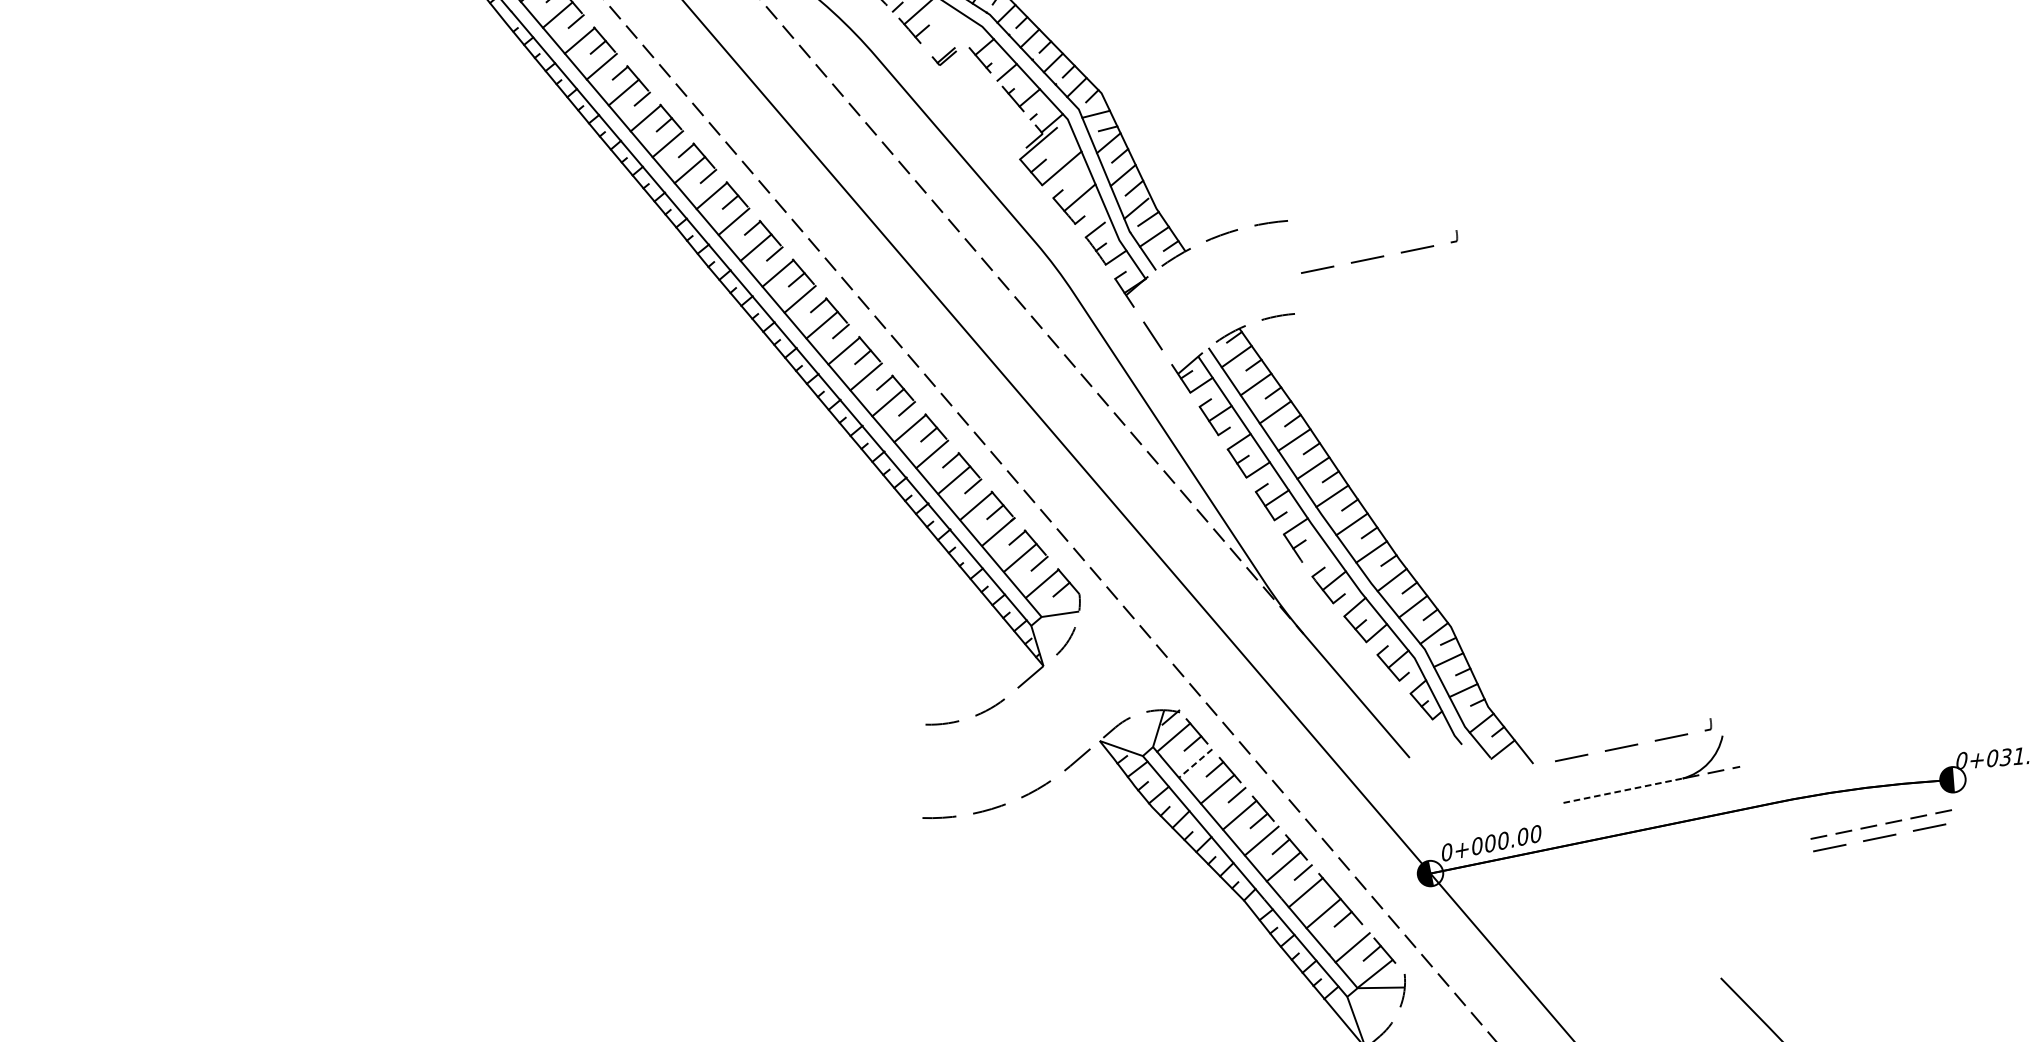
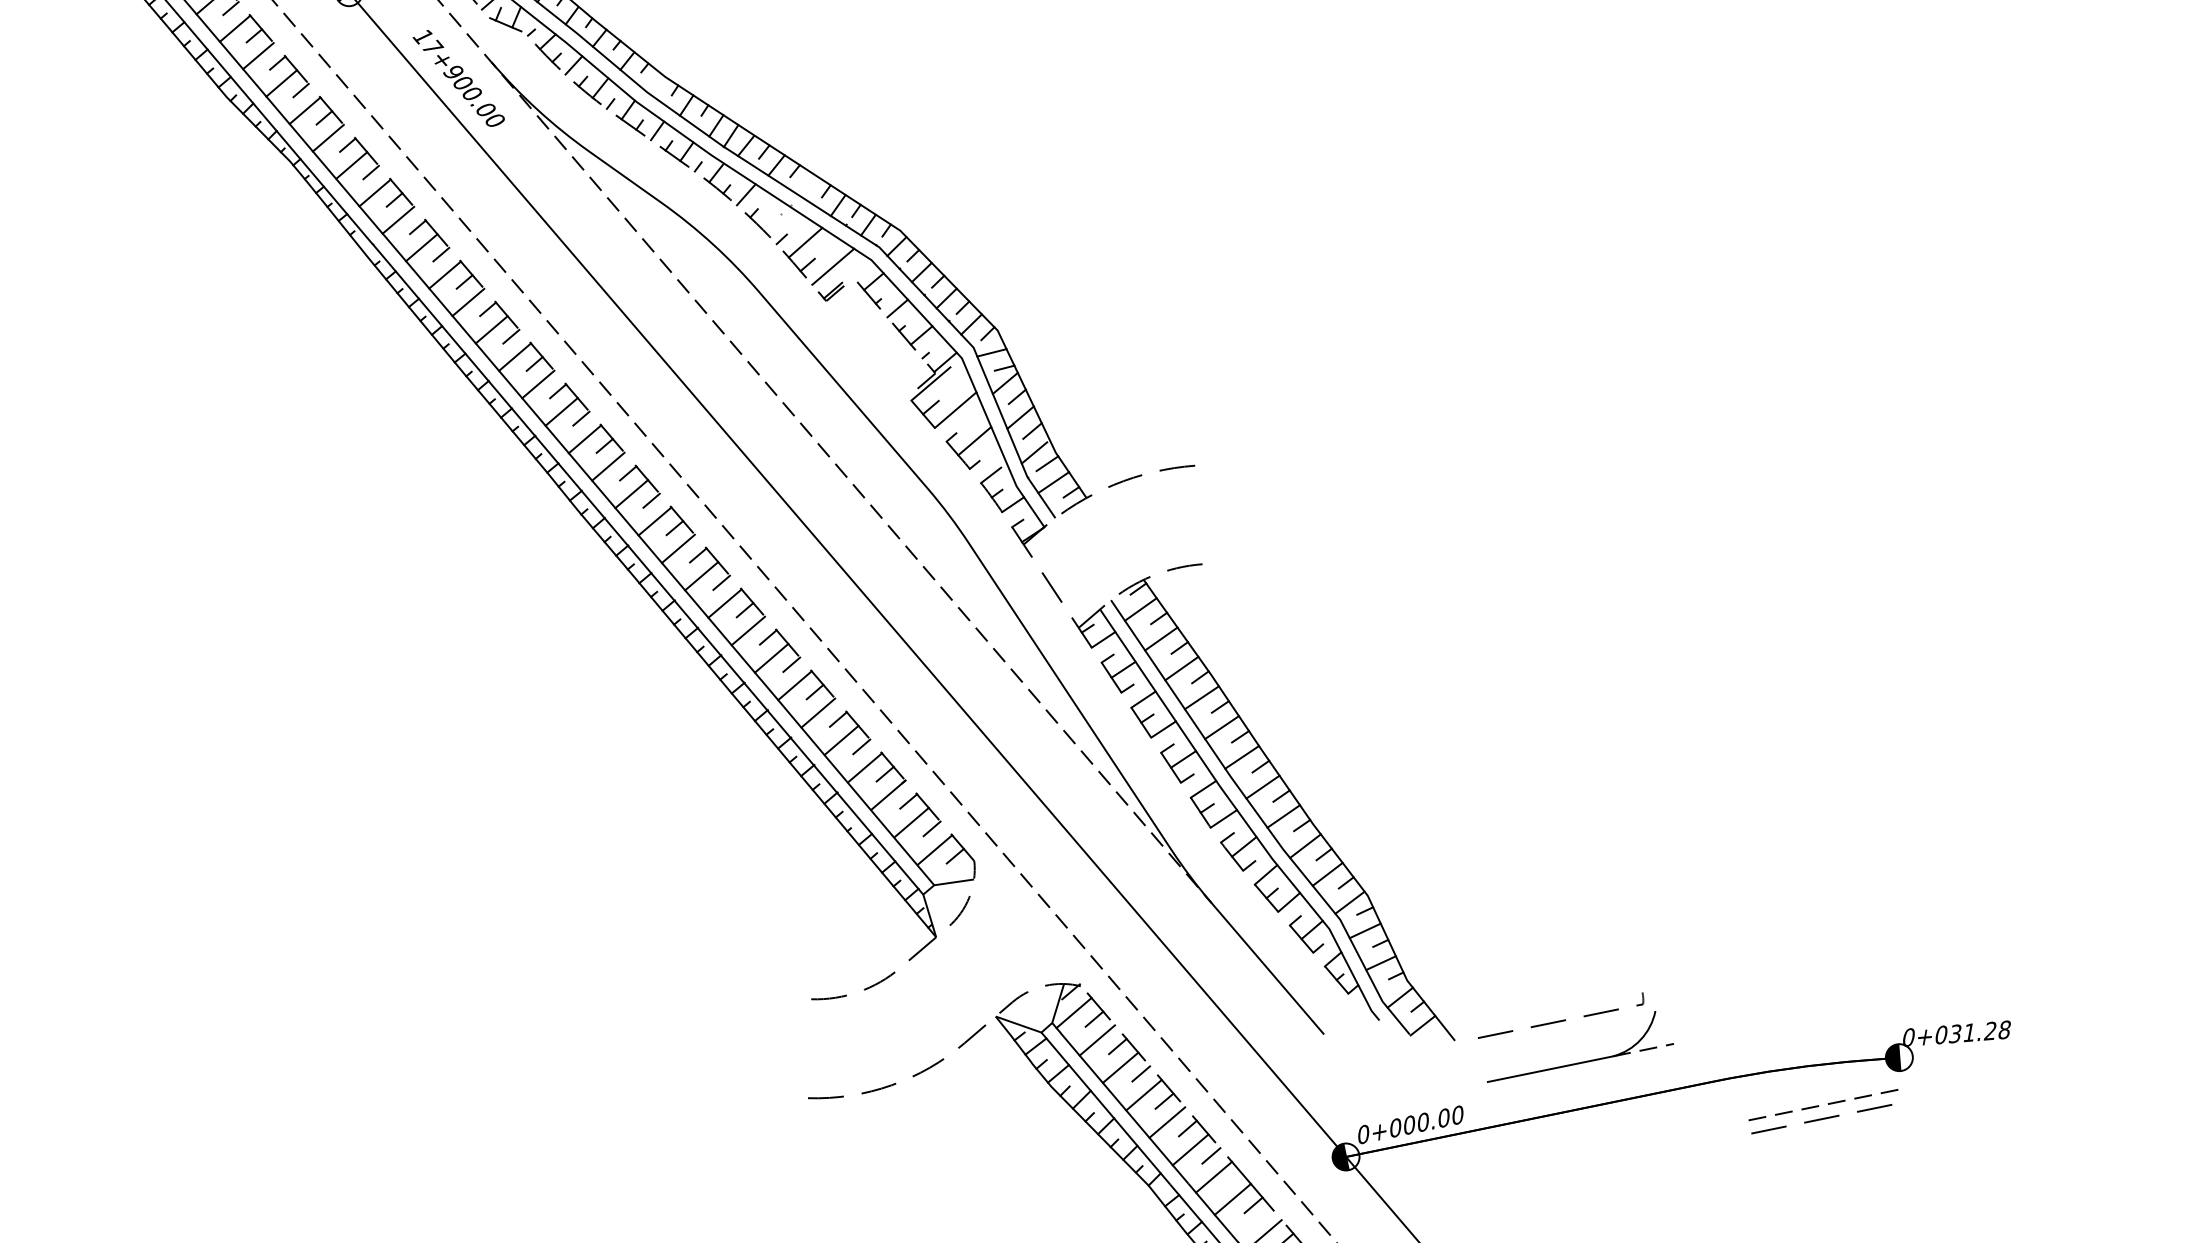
line: (946, 32) -> (833, 266), added
part: (1378, 251) -> (1291, 498), removed
line: (1314, 553) -> (1223, 818), added
line: (1194, 763) -> (1096, 1040), dashed -> solid
line: (1623, 790) -> (1550, 1069), dashed -> solid

